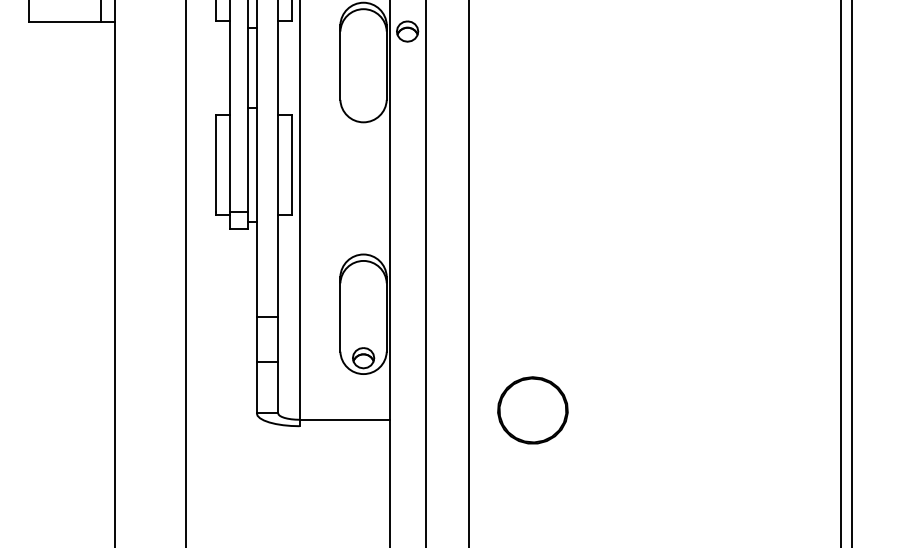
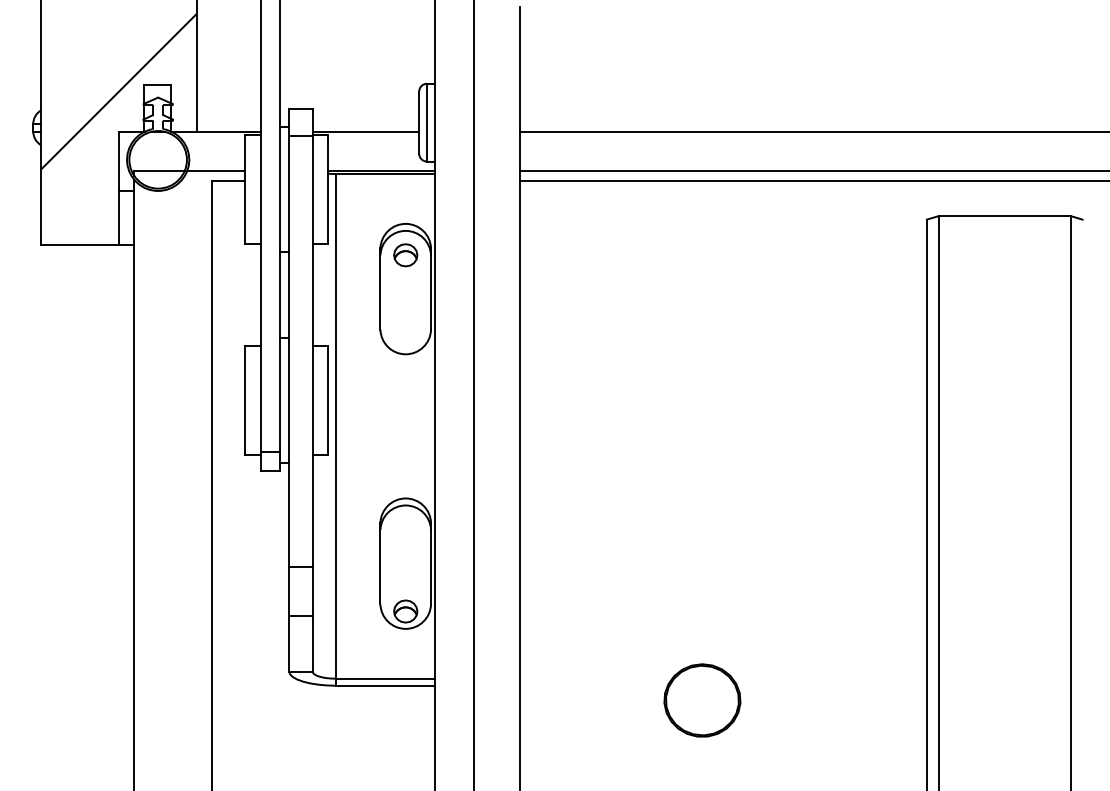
part: (407, 31) -> (405, 255), moved
part: (532, 410) -> (702, 700), moved
line: (344, 426) -> (384, 685), added

